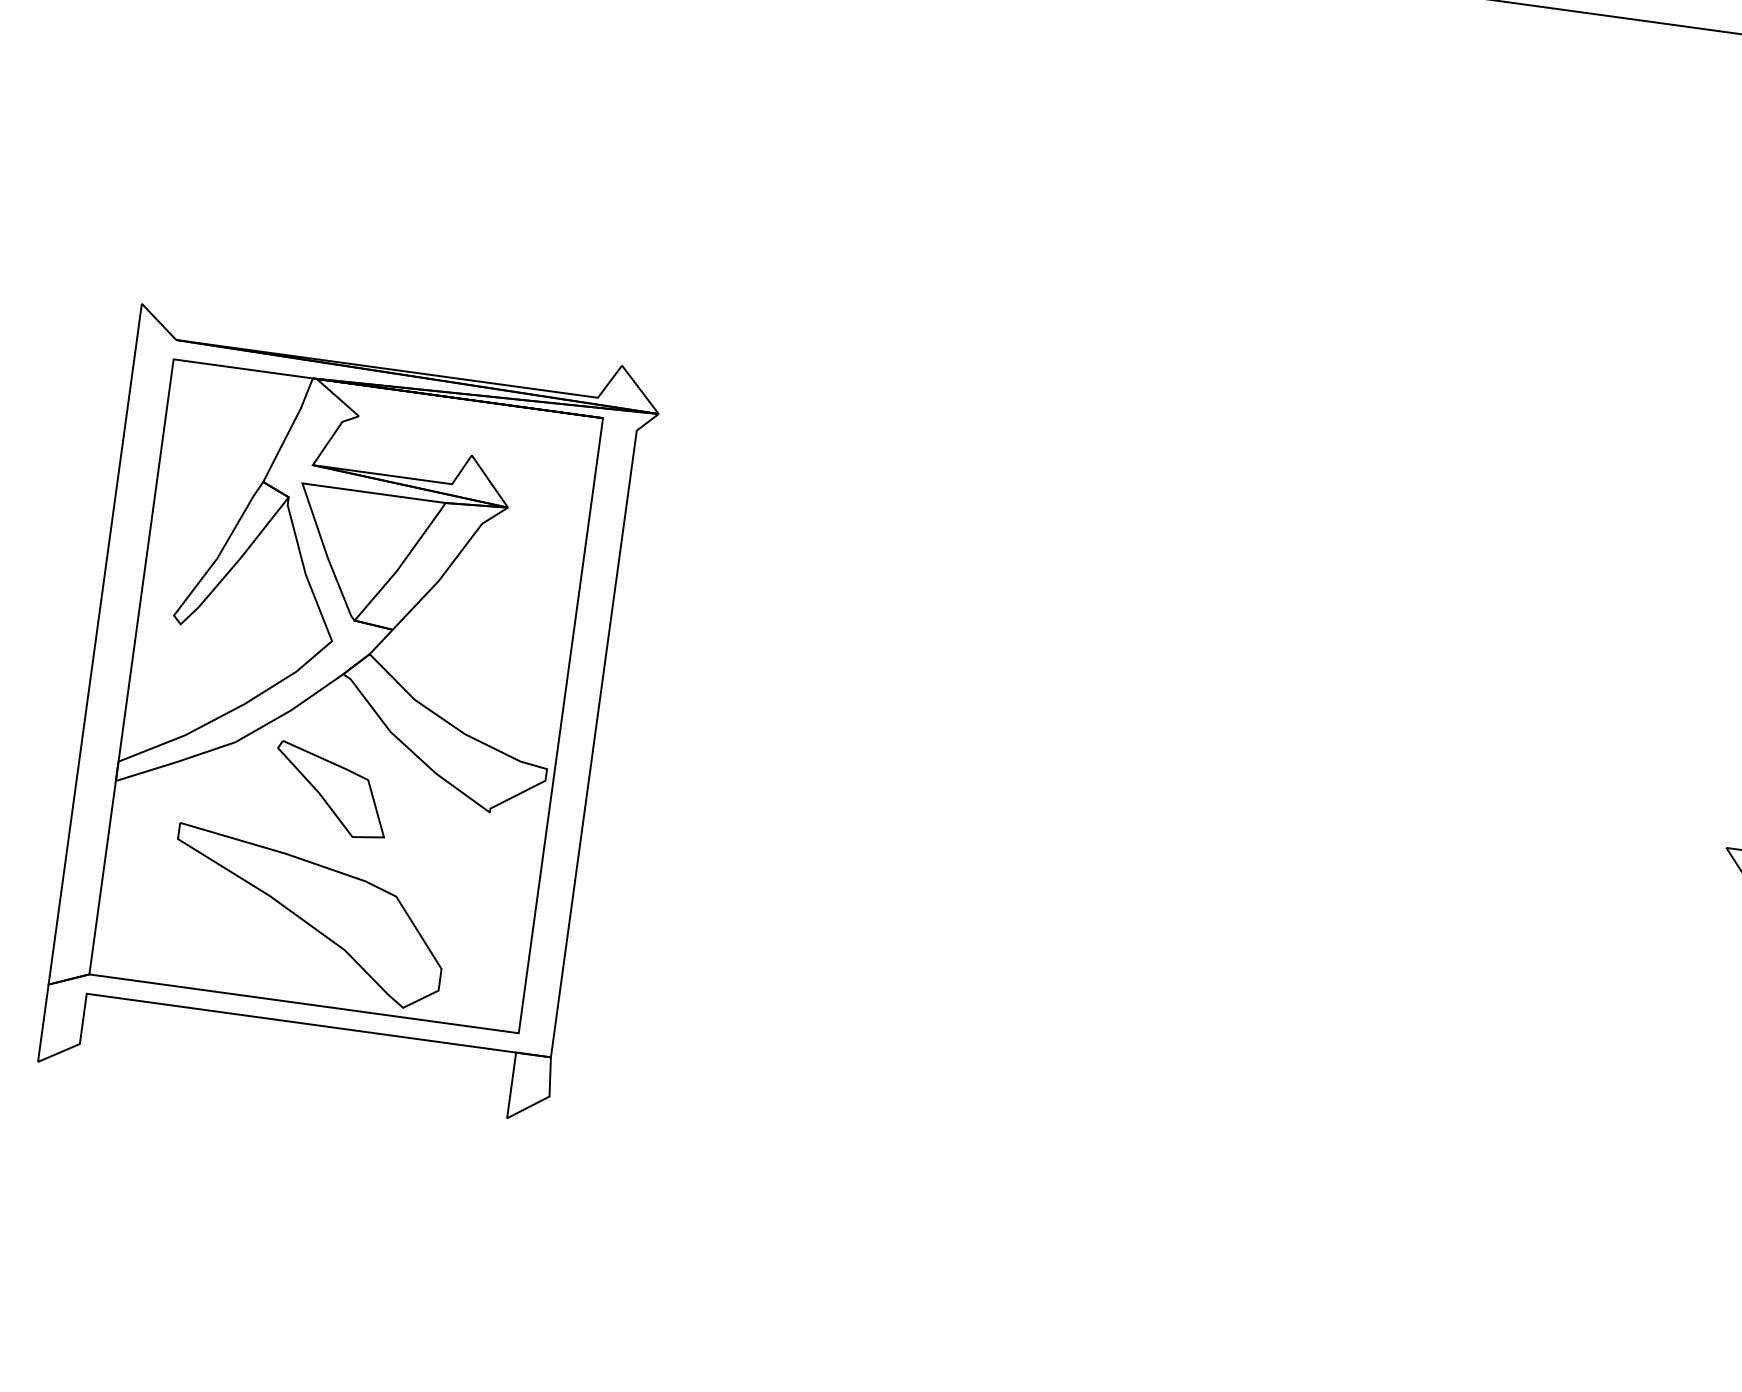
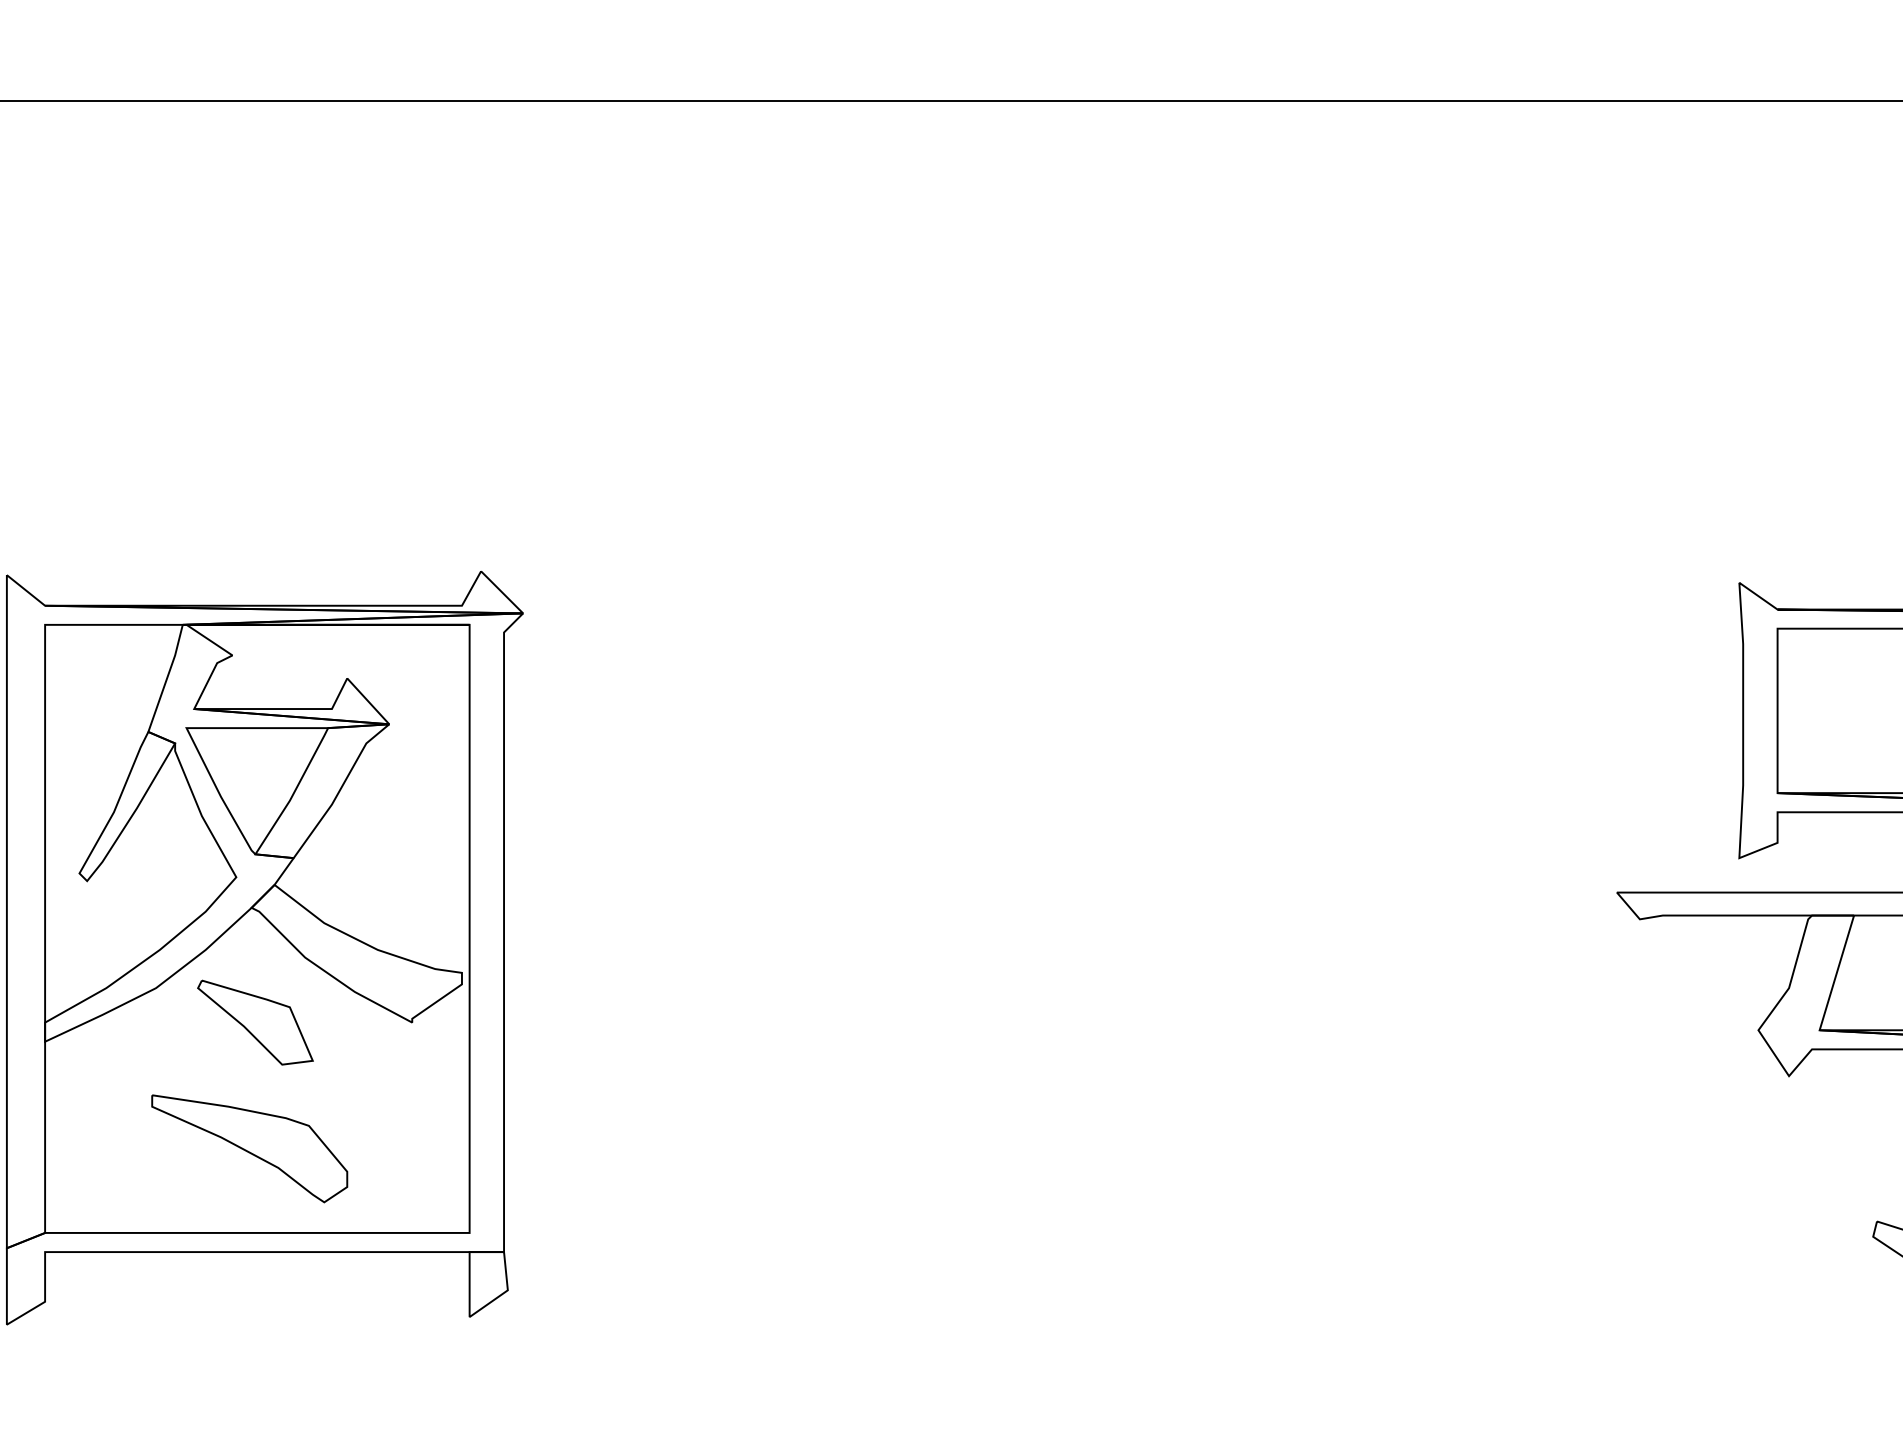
part: (307, 917) -> (249, 1148), size x0.71

